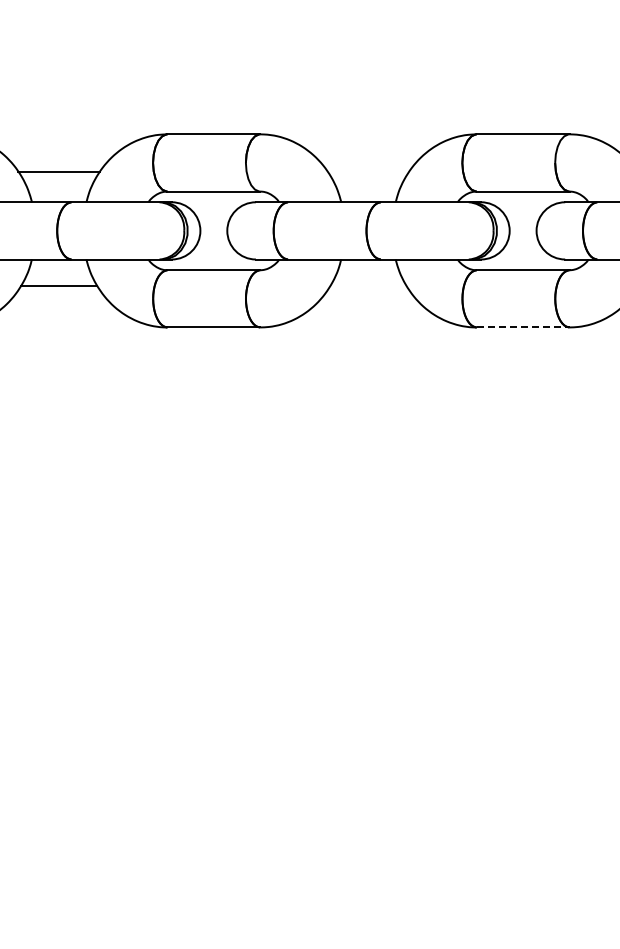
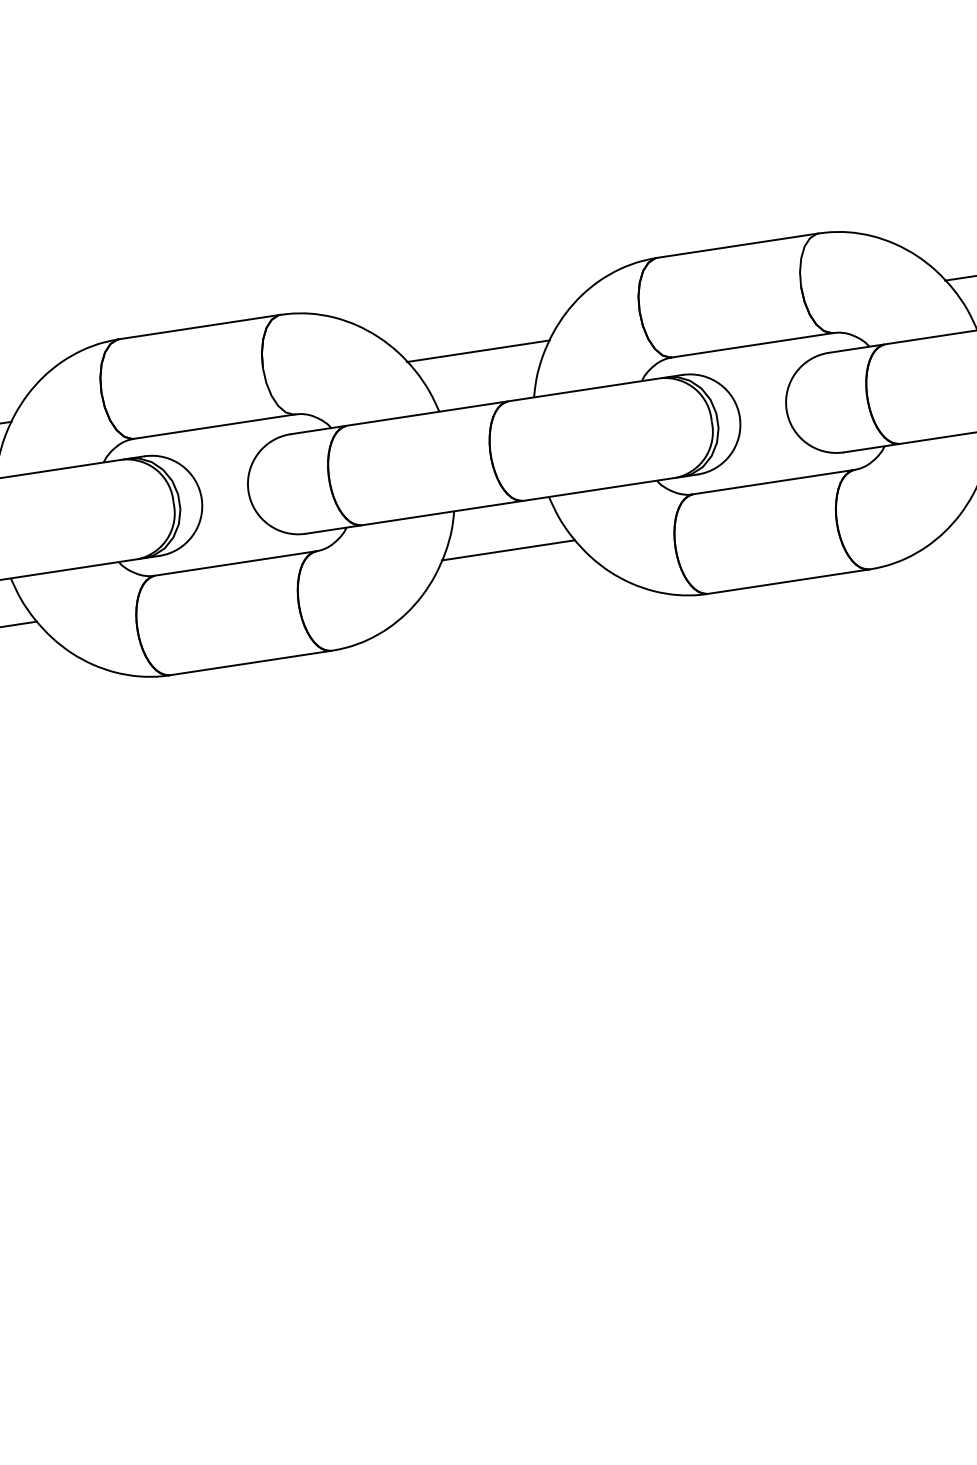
line: (368, 171) -> (478, 351), added
line: (368, 286) -> (508, 551), added
line: (523, 327) -> (789, 581), dashed -> solid

